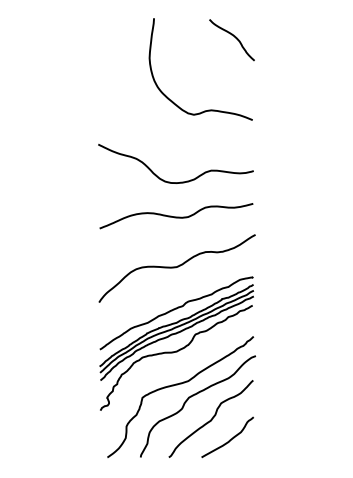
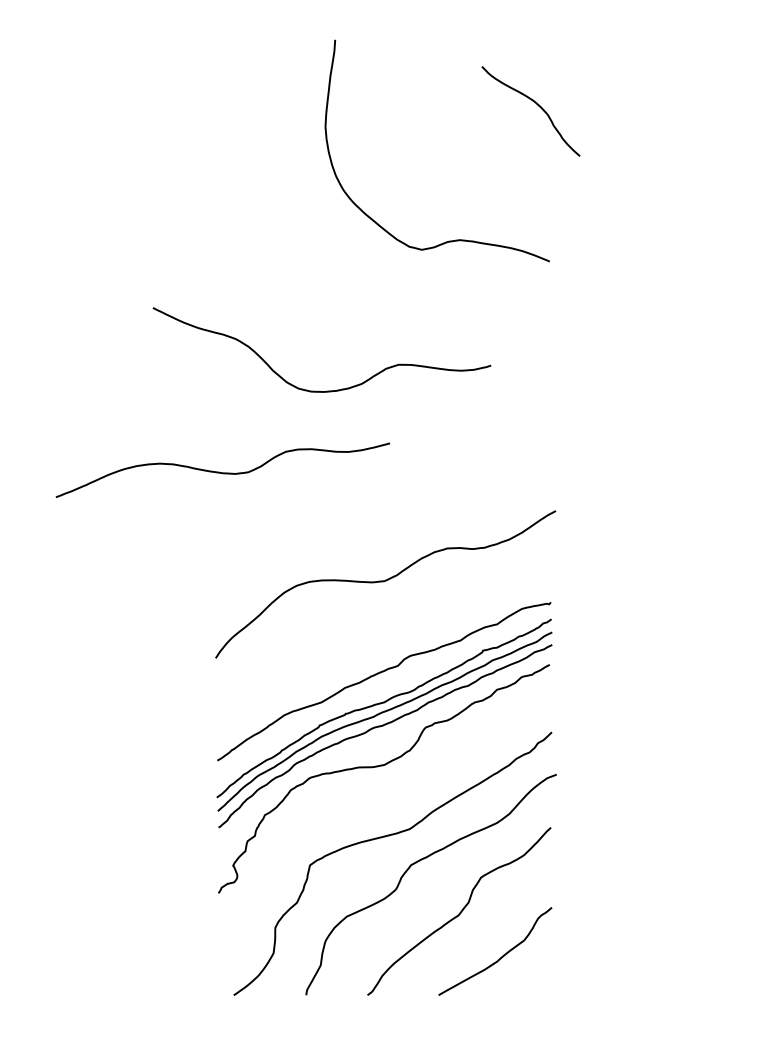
curve: (234, 37) -> (536, 105), moved
curve: (170, 181) -> (310, 388), moved
curve: (176, 216) -> (223, 471), moved

